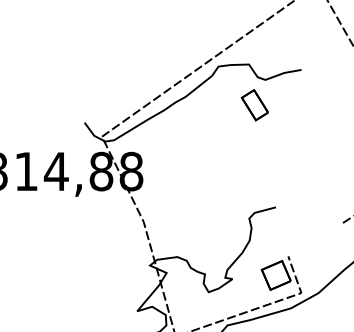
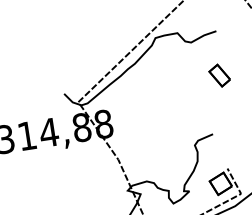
part: (254, 105) -> (219, 75), moved

